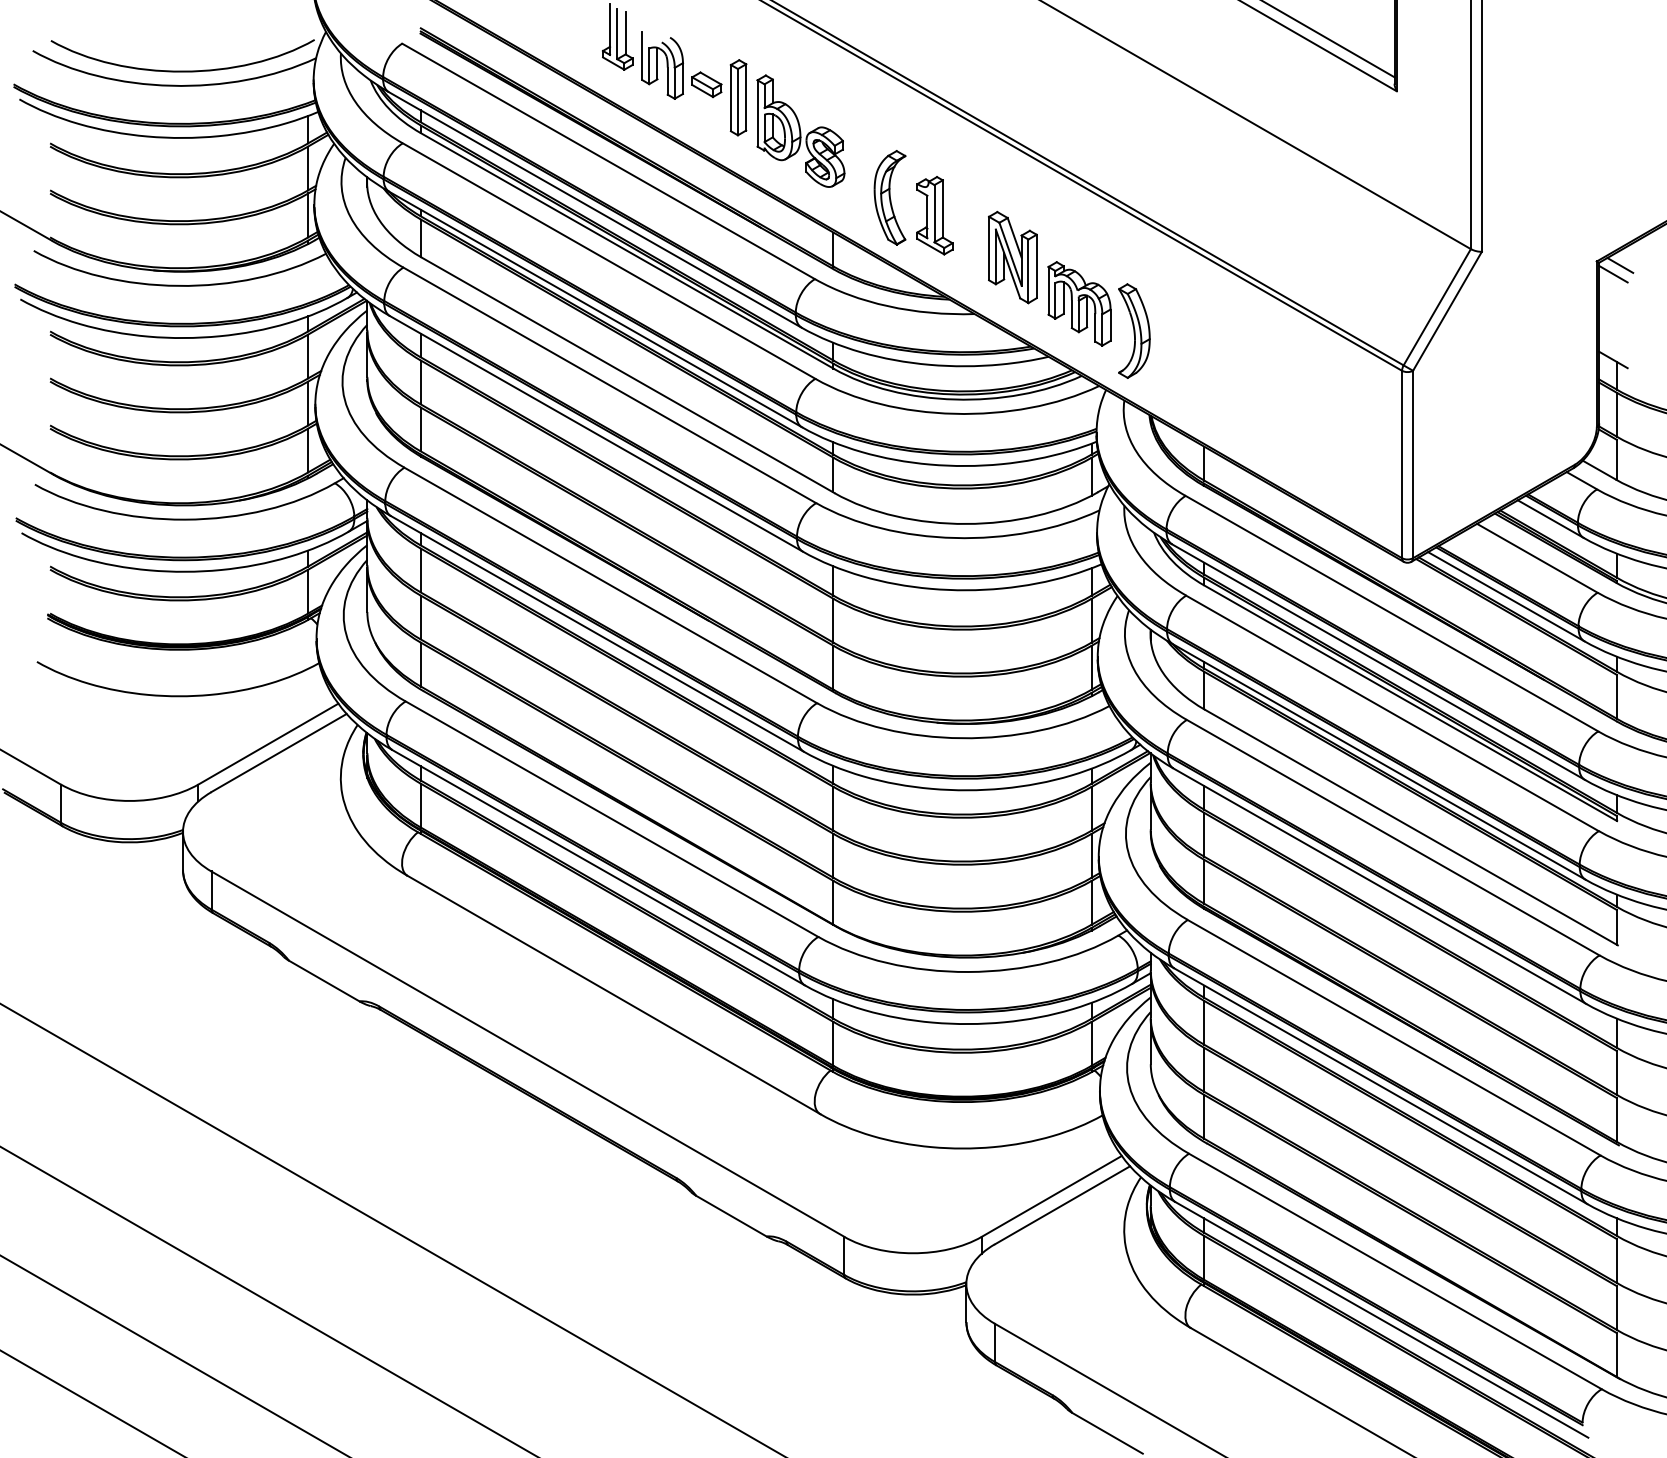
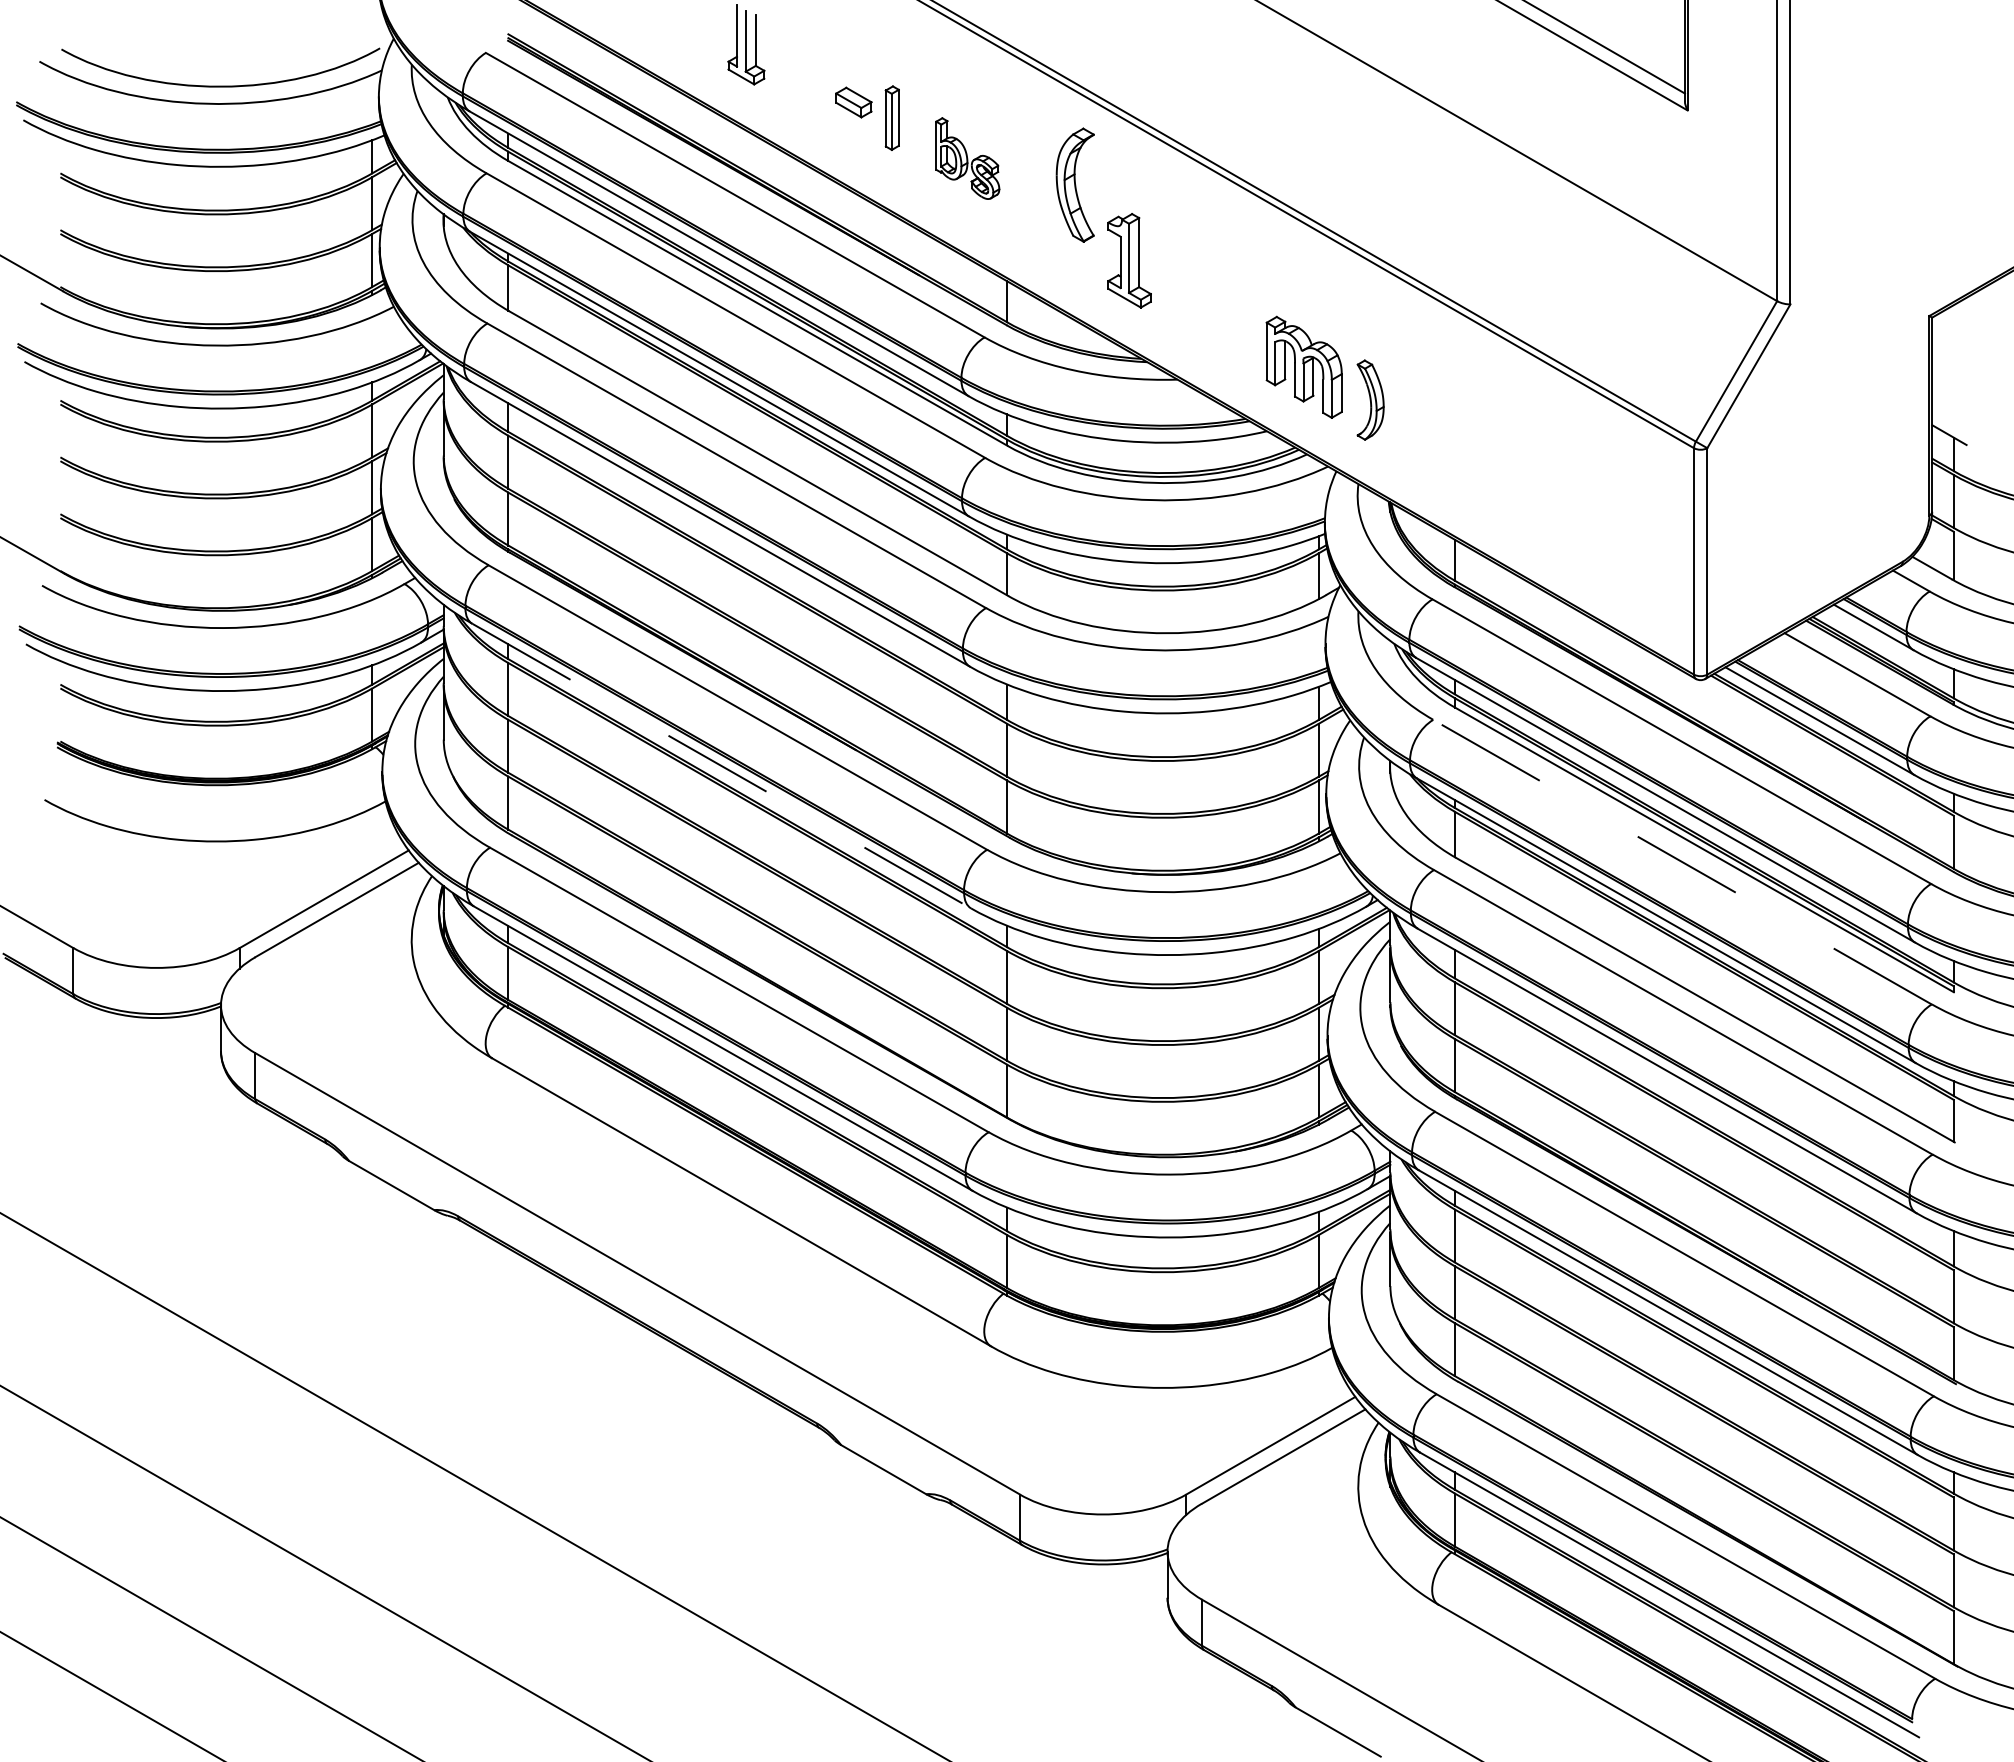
part: (662, 65) -> (800, 79), removed
part: (738, 97) -> (892, 117), size x0.7
part: (800, 131) -> (967, 158), size x0.6
part: (889, 197) -> (1074, 184), moved
part: (1012, 257) -> (1223, 311), removed
line: (1620, 265) -> (1957, 320), removed
line: (1613, 274) -> (1949, 331), removed
part: (1134, 330) -> (1370, 399), size x0.7
line: (598, 634) -> (722, 766), solid -> dashed
line: (1392, 712) -> (1682, 861), solid -> dashed

